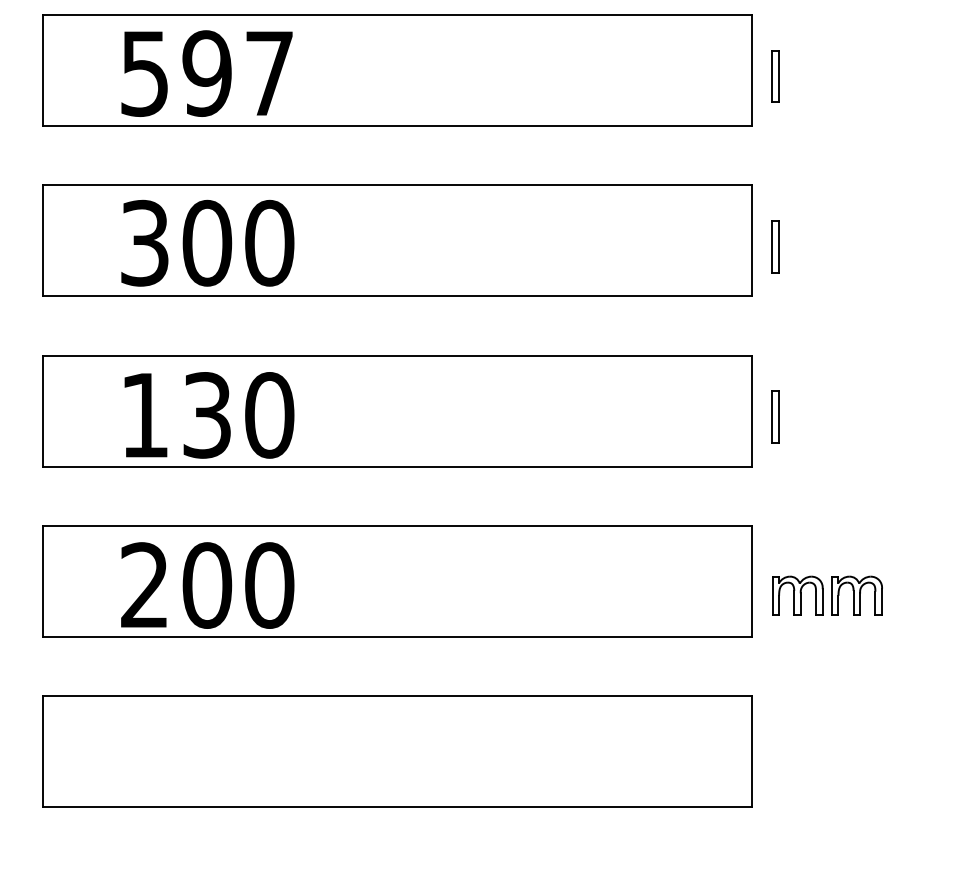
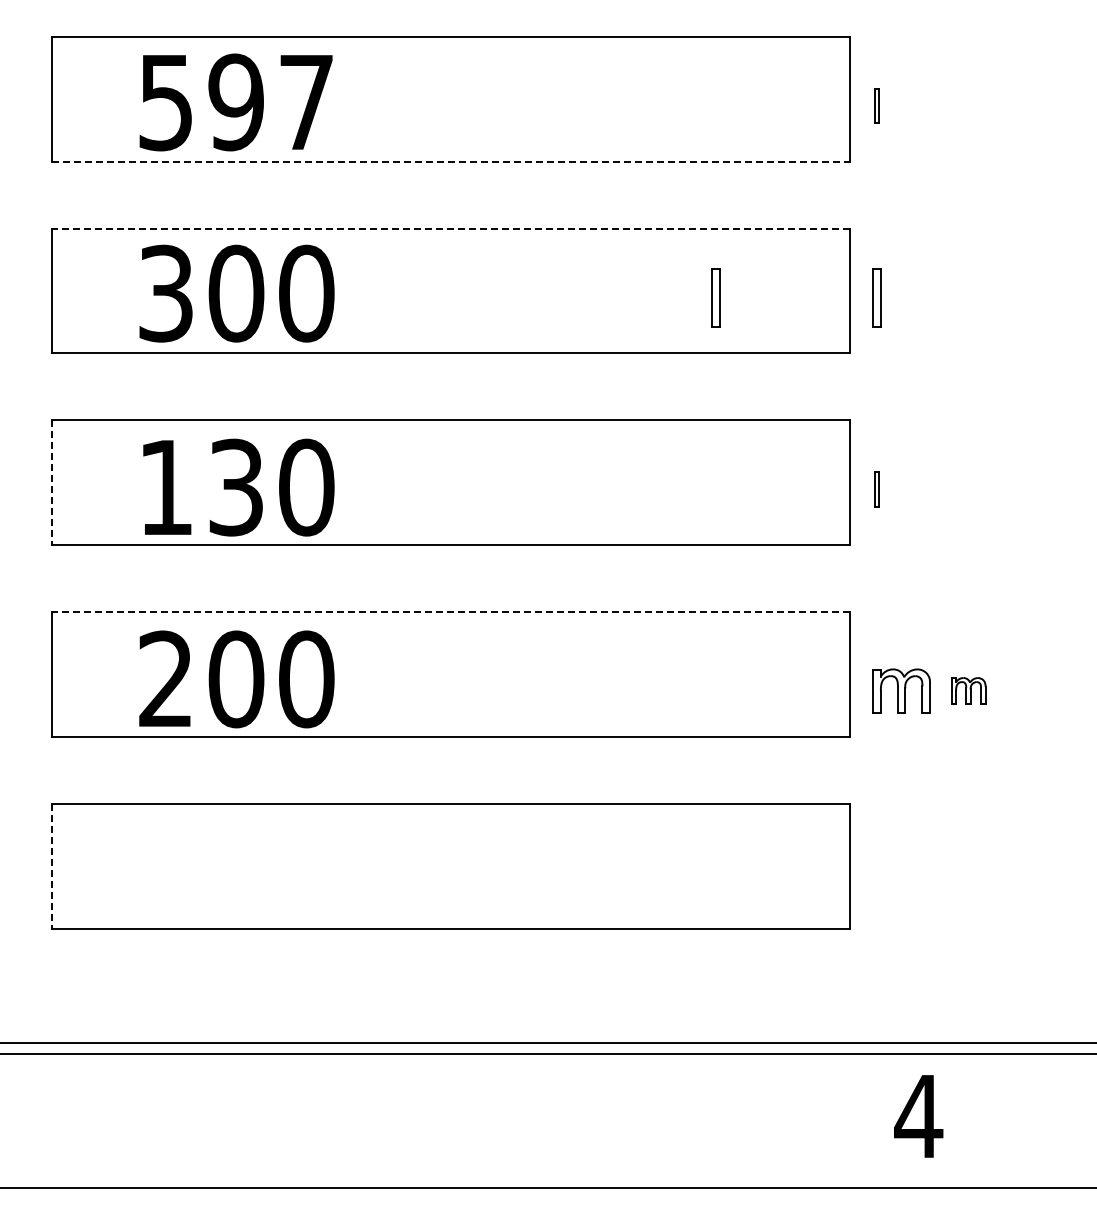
part: (775, 76) -> (876, 105), size x0.6
line: (398, 126) -> (451, 161), solid -> dashed
line: (397, 185) -> (450, 228), solid -> dashed
part: (632, 246) -> (715, 297), added
line: (43, 411) -> (51, 483), solid -> dashed
part: (775, 417) -> (876, 489), size x0.6
line: (397, 526) -> (450, 612), solid -> dashed
part: (856, 595) -> (968, 690), size x0.6
line: (43, 751) -> (51, 866), solid -> dashed

